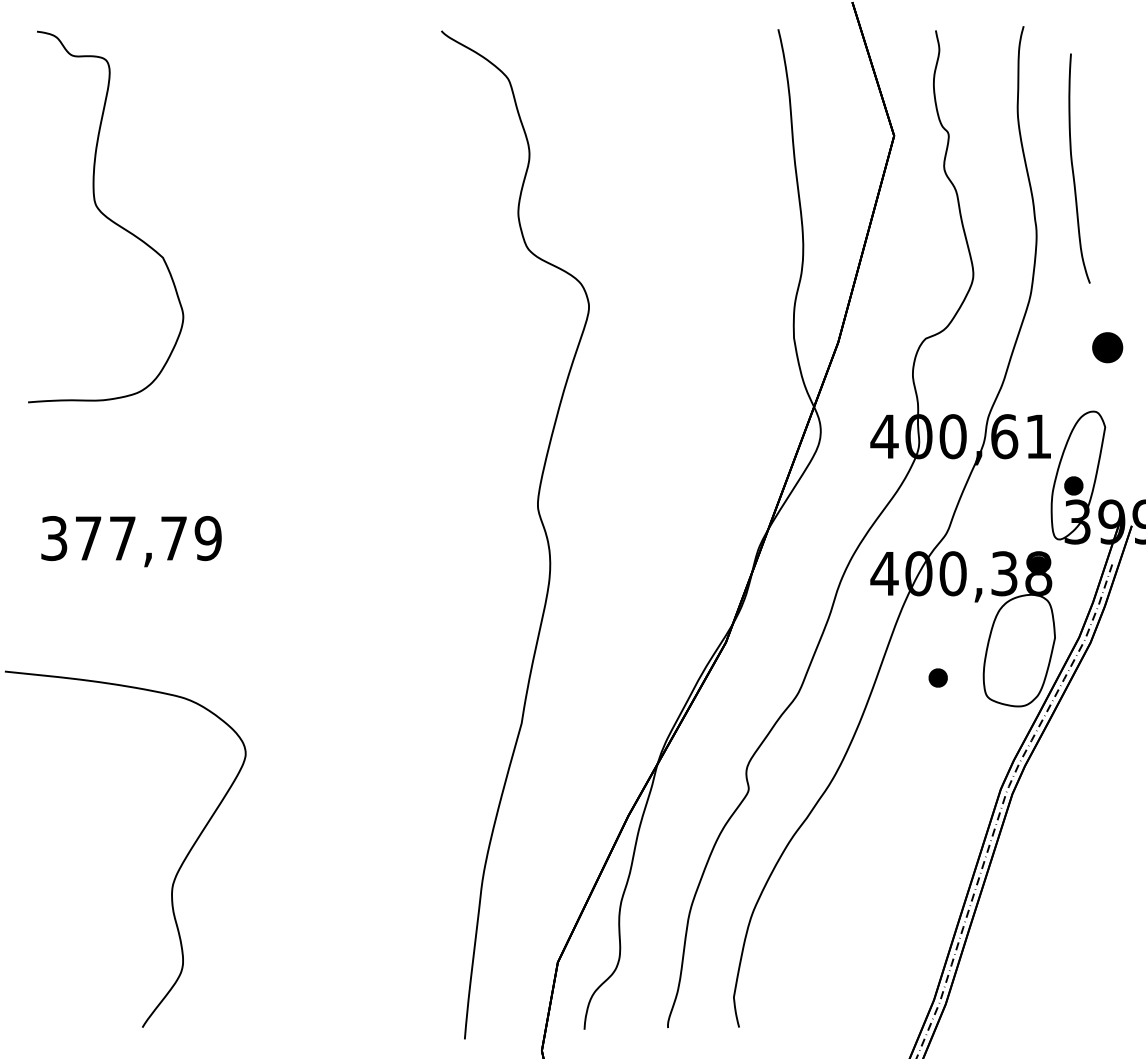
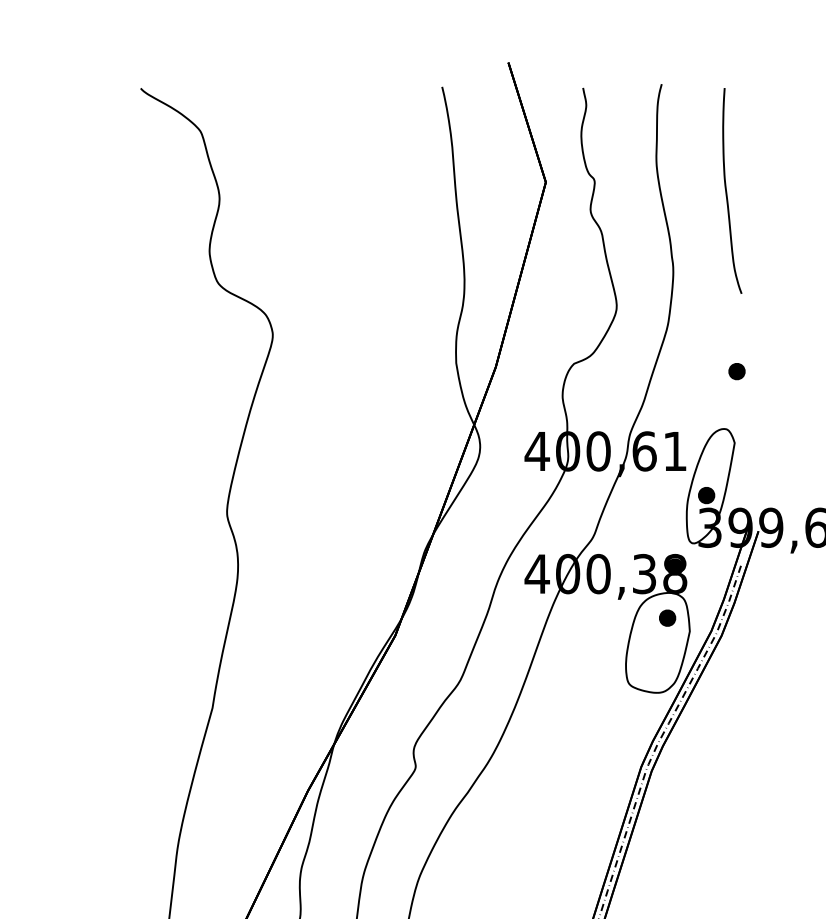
curve: (1073, 168) -> (726, 190), moved
part: (1107, 346) -> (736, 370), size x0.62
part: (937, 677) -> (666, 617), moved

